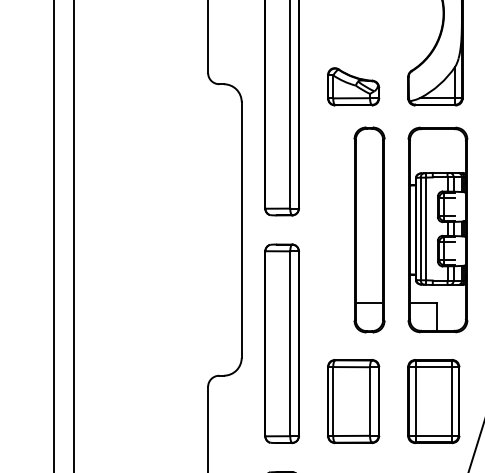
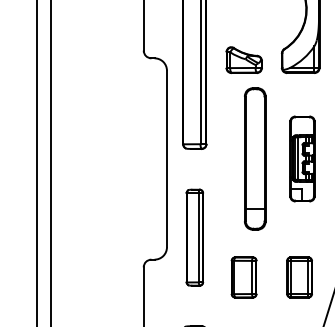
part: (437, 229) -> (302, 158), size x0.6
part: (281, 343) -> (194, 237), size x0.7
part: (352, 401) -> (243, 277), size x0.7
part: (433, 401) -> (299, 277), size x0.7

